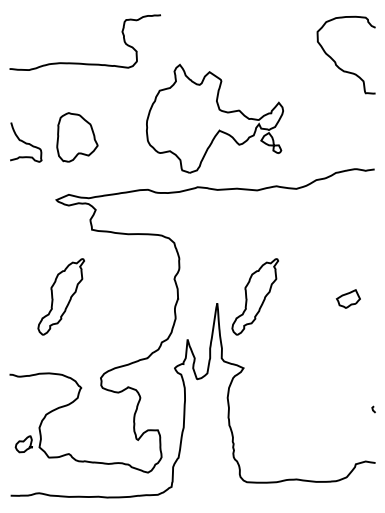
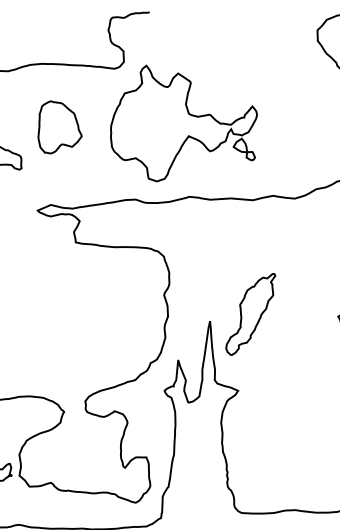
part: (214, 118) -> (183, 123), moved
part: (77, 137) -> (60, 127), moved
part: (60, 296) -> (41, 313), removed

